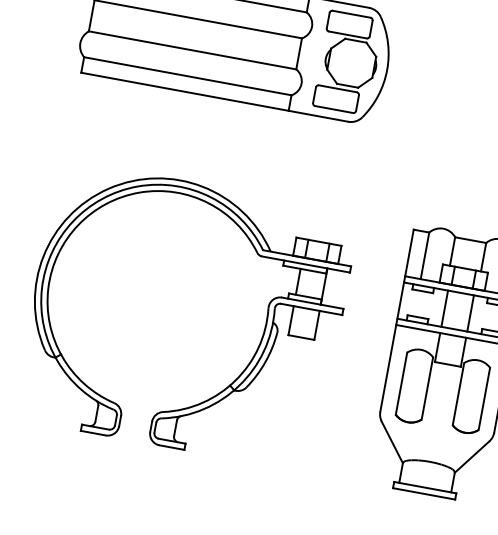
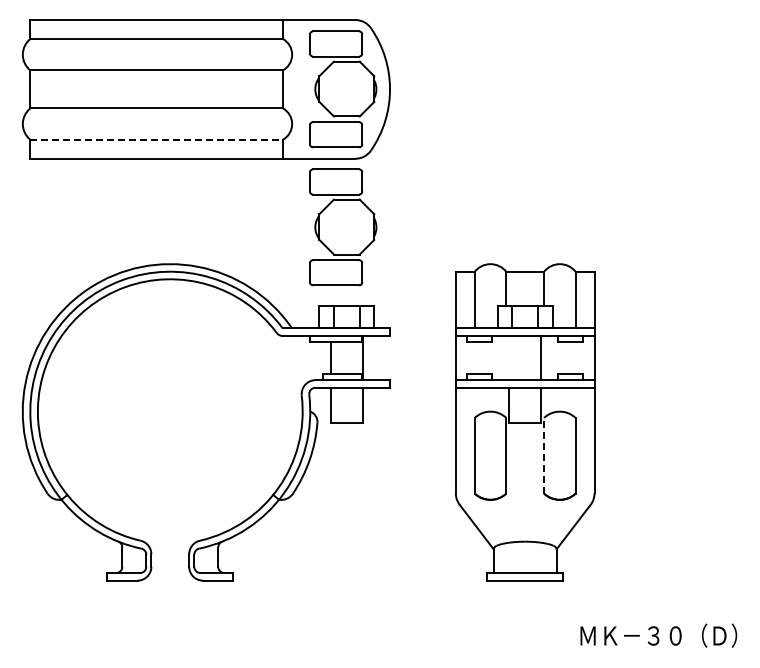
line: (188, 76) -> (157, 139), solid -> dashed
part: (328, 176) -> (343, 227), added
line: (444, 309) -> (509, 358), removed
line: (458, 393) -> (544, 455), solid -> dashed

